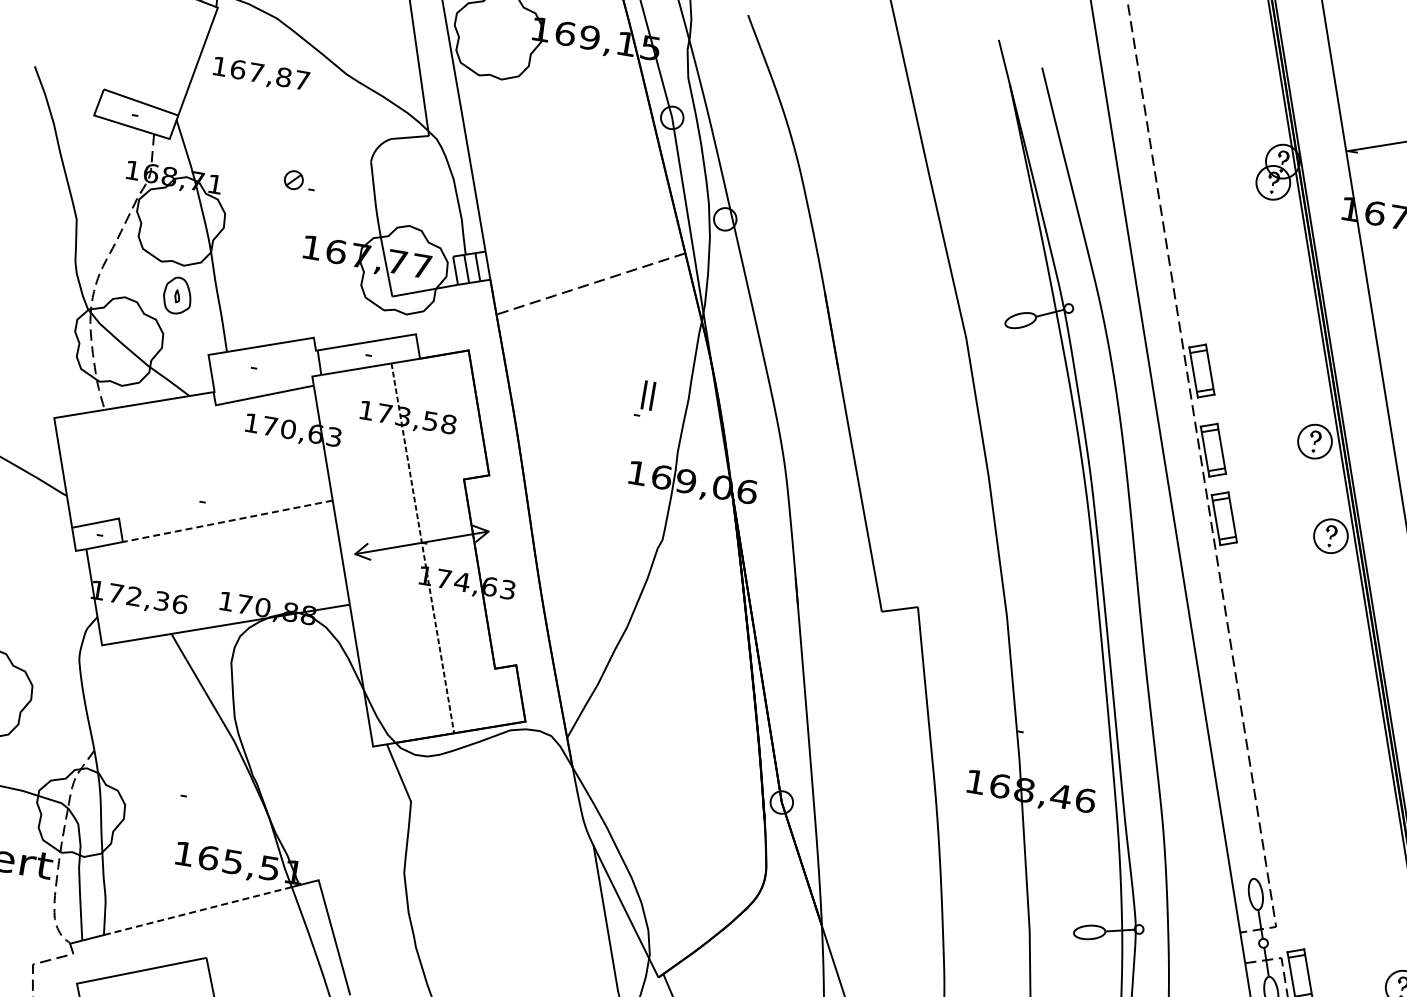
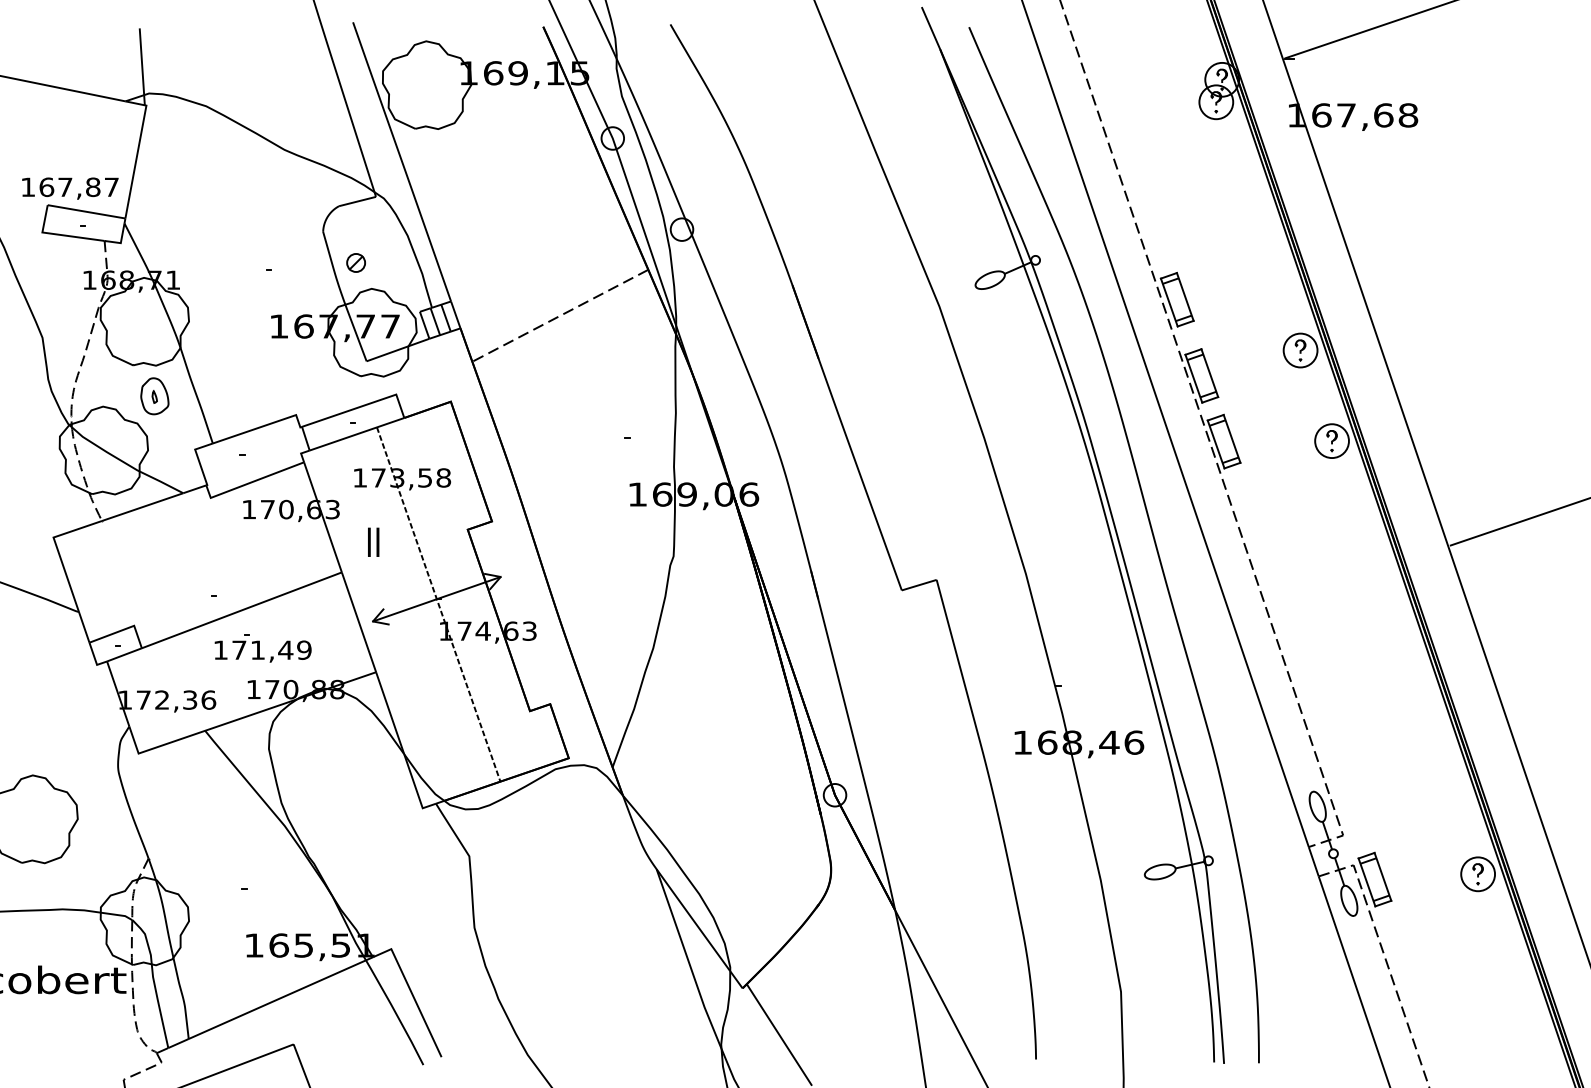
text: (261, 74) -> (70, 188), moved
part: (293, 179) -> (355, 262), moved
text: (648, 394) -> (373, 541), moved
line: (227, 521) -> (241, 610), dashed -> solid
part: (241, 562) -> (262, 648), added
line: (198, 910) -> (277, 999), dashed -> solid

